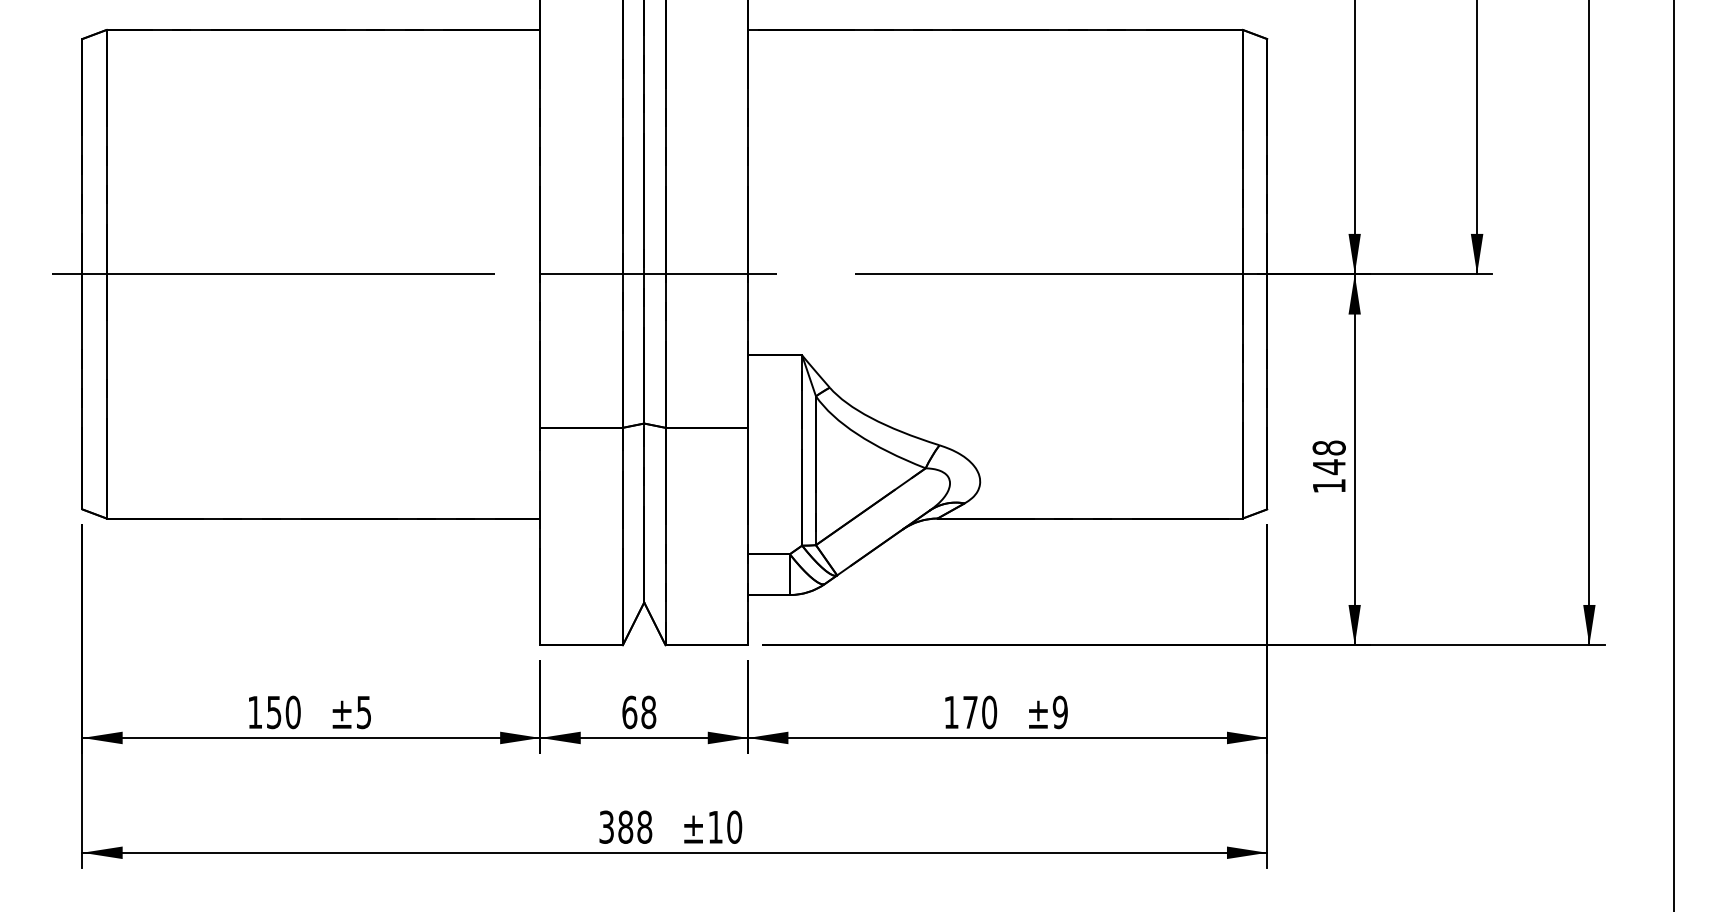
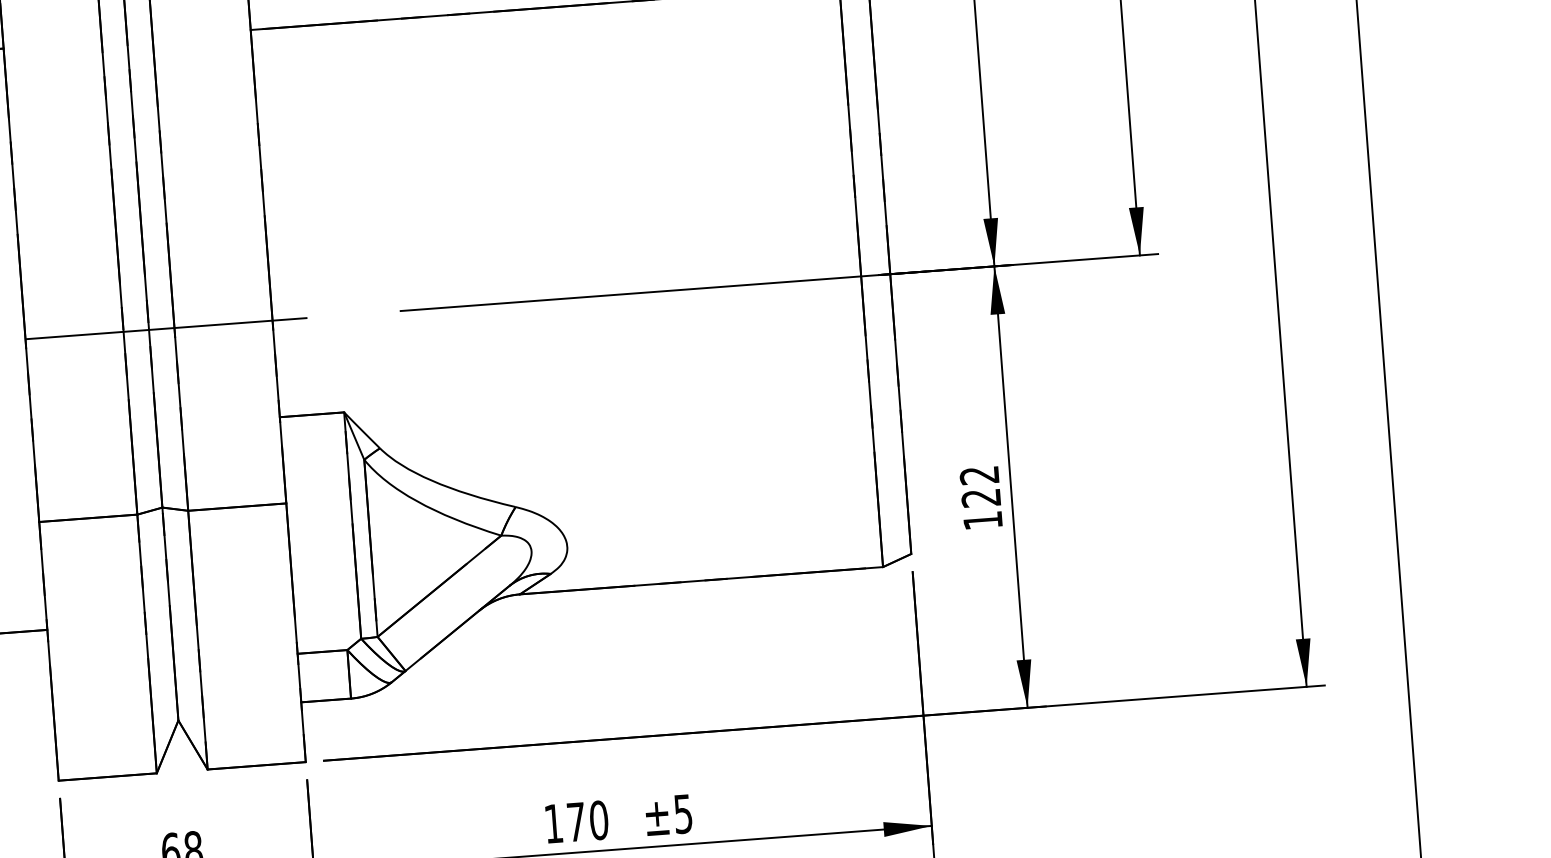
text: (1328, 457) -> (979, 486), 148 -> 122
text: (1059, 711) -> (682, 813), ±9 -> ±5

